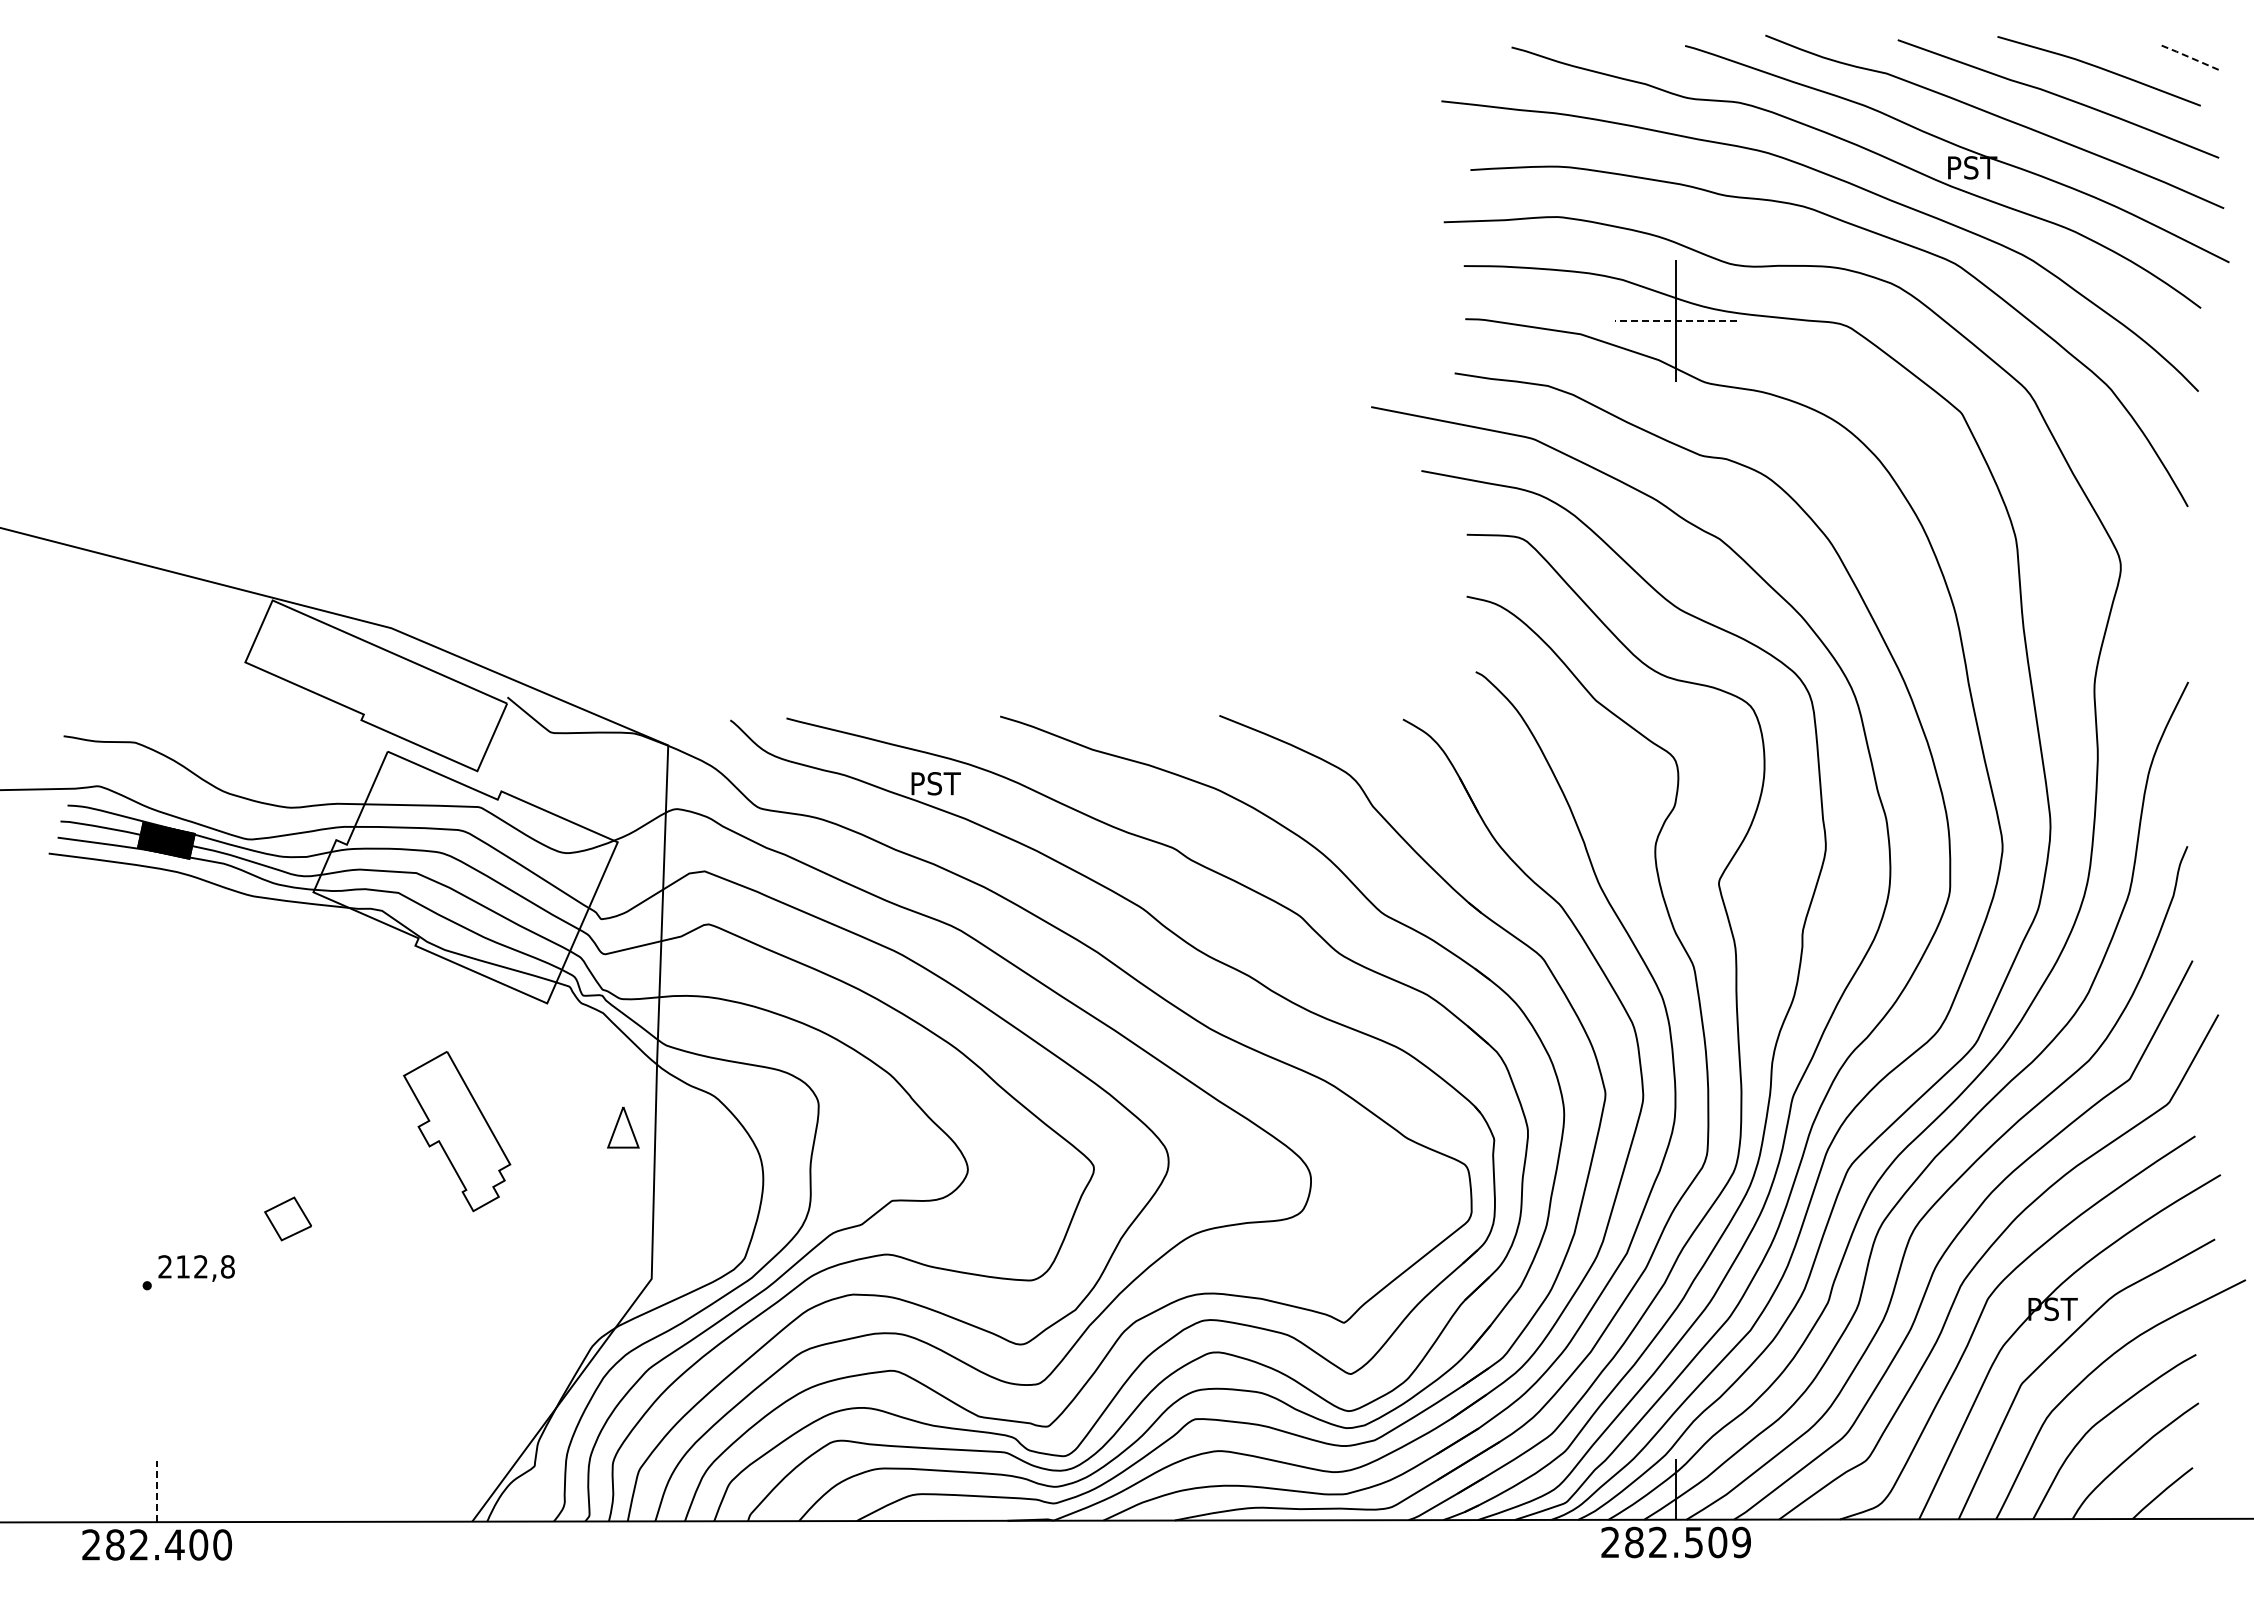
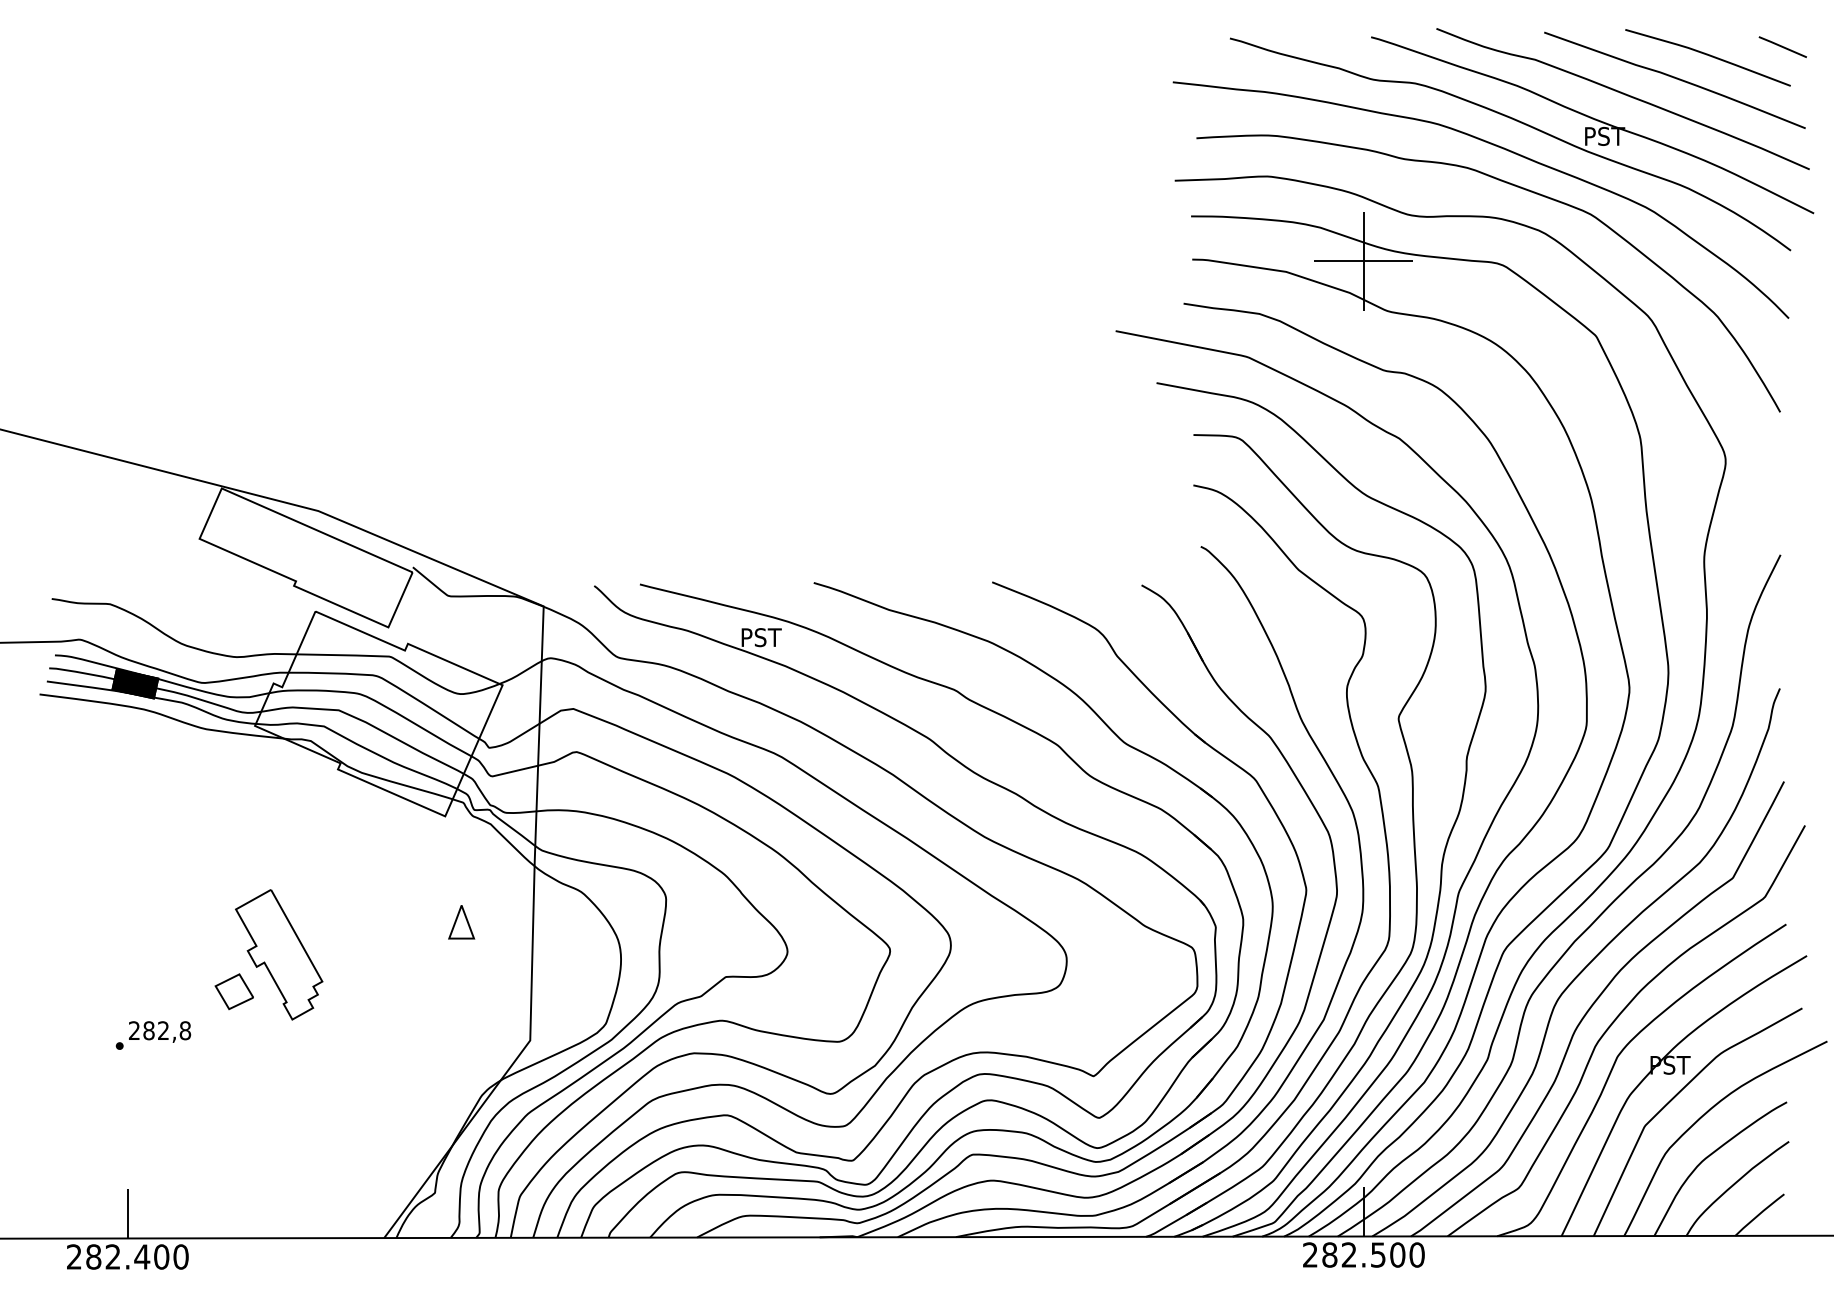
line: (2190, 57) -> (1782, 46), dashed -> solid
line: (1676, 321) -> (1364, 261), dashed -> solid
part: (623, 1127) -> (461, 922), moved
part: (457, 1131) -> (279, 954), moved
text: (183, 1266) -> (149, 1030), 212,8 -> 282,8
line: (157, 1491) -> (128, 1213), dashed -> solid
text: (1741, 1542) -> (1417, 1255), 282.509 -> 282.500

